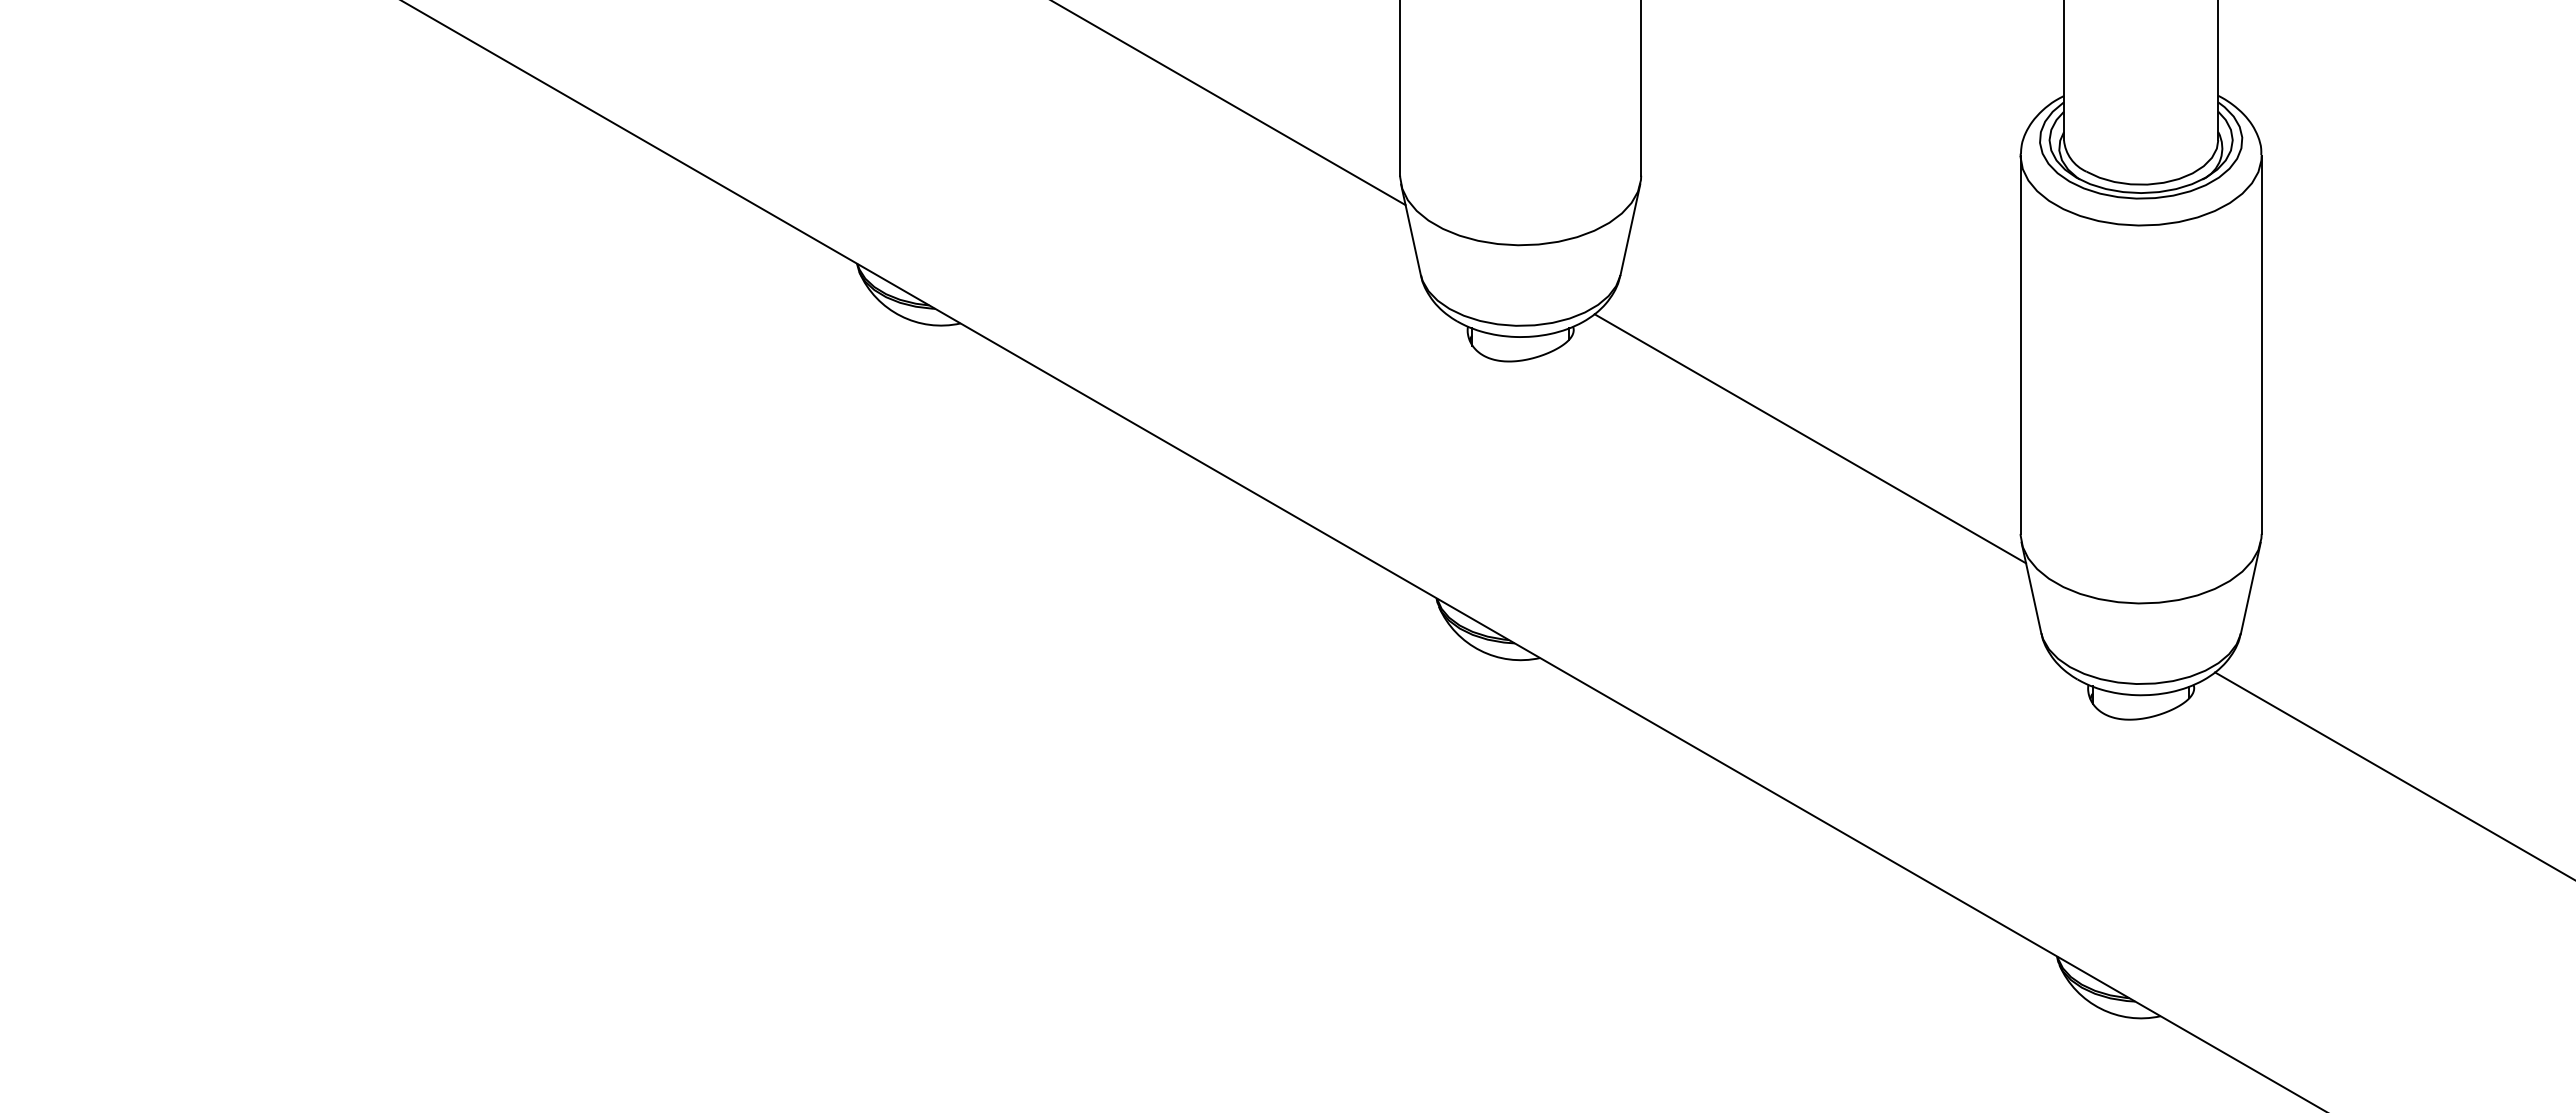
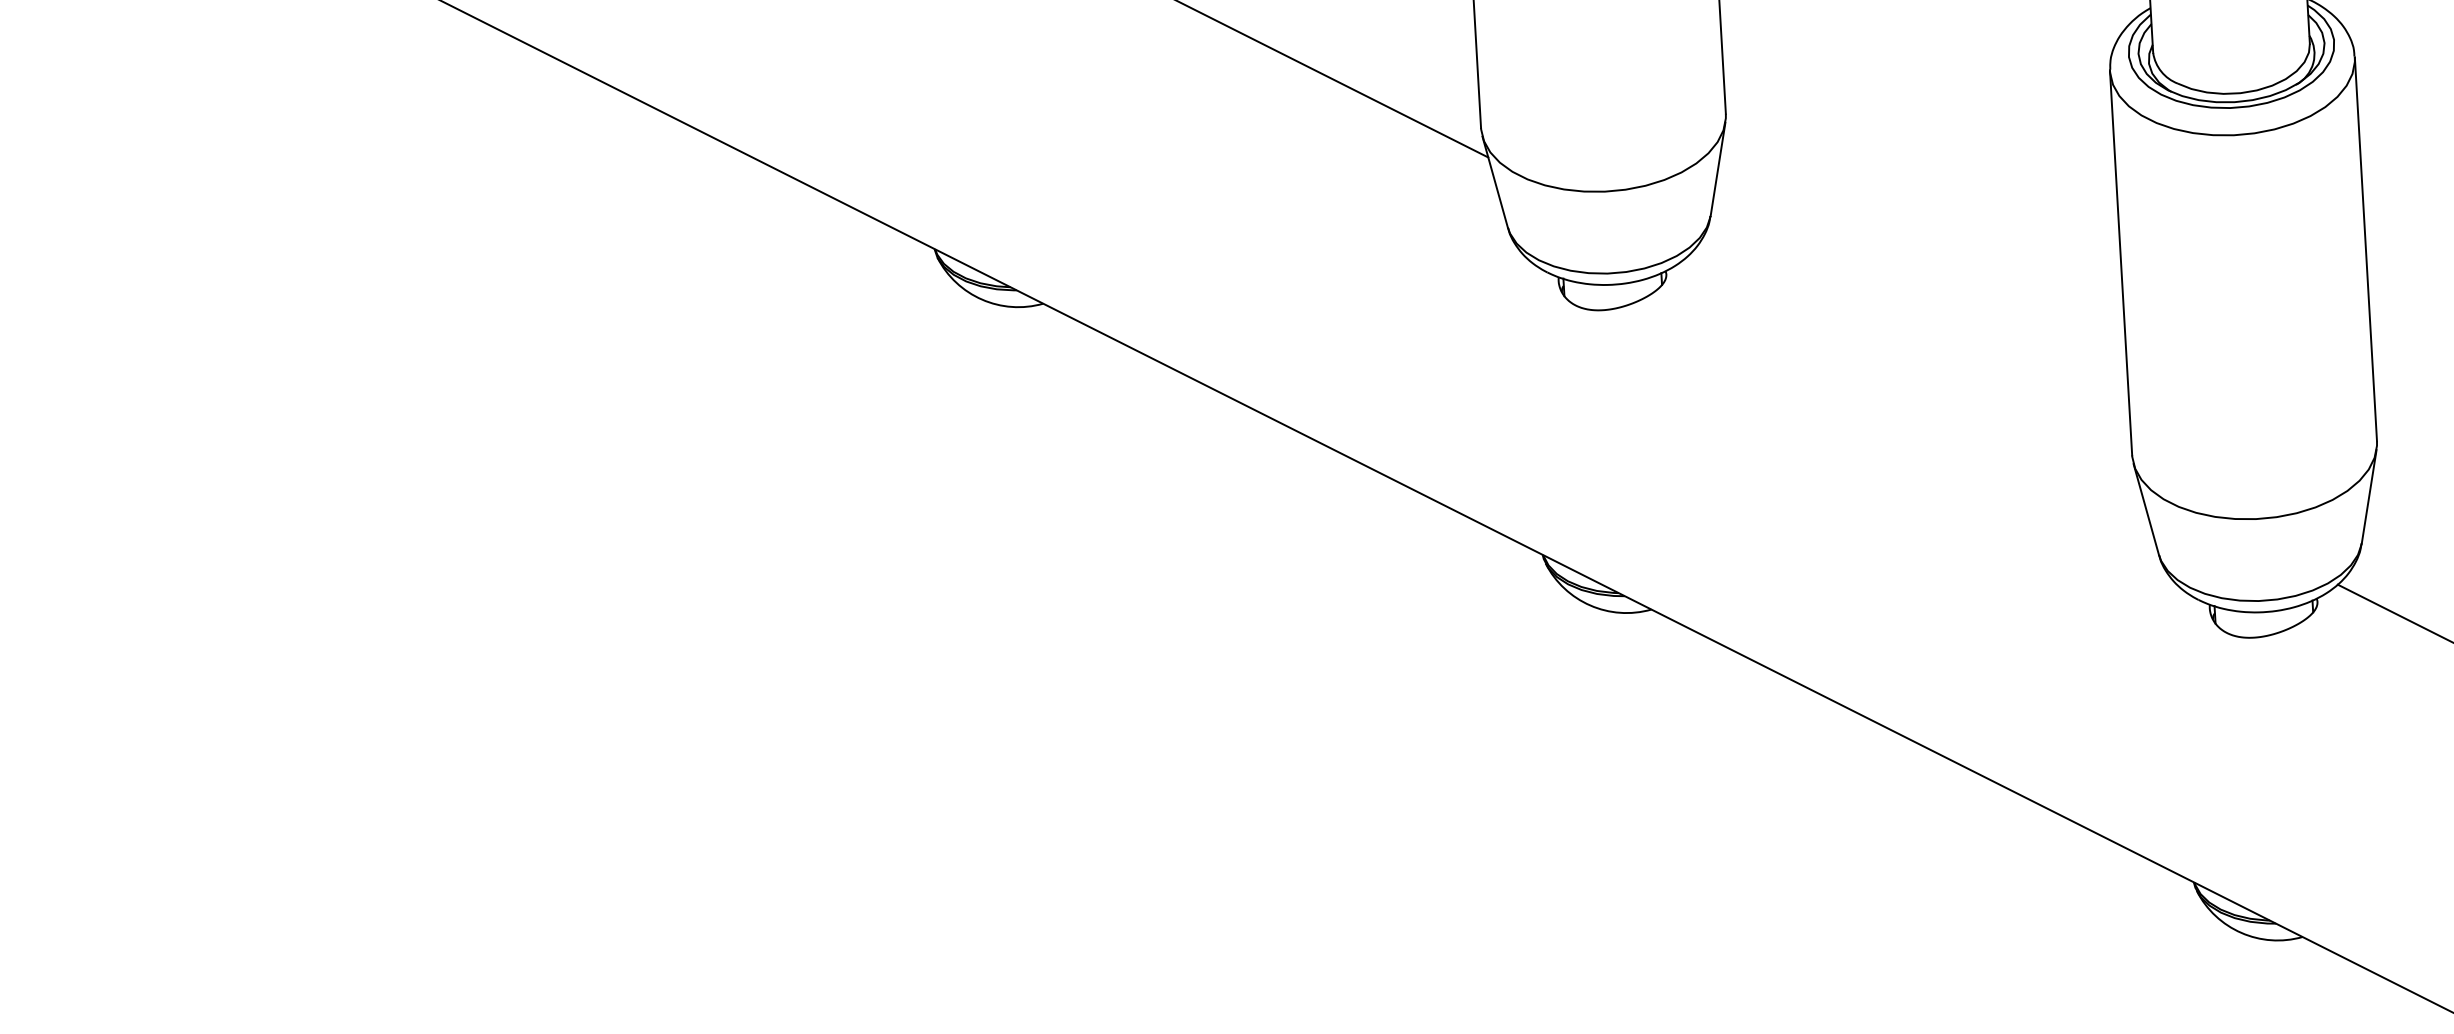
line: (1810, 438) -> (1913, 370), removed

